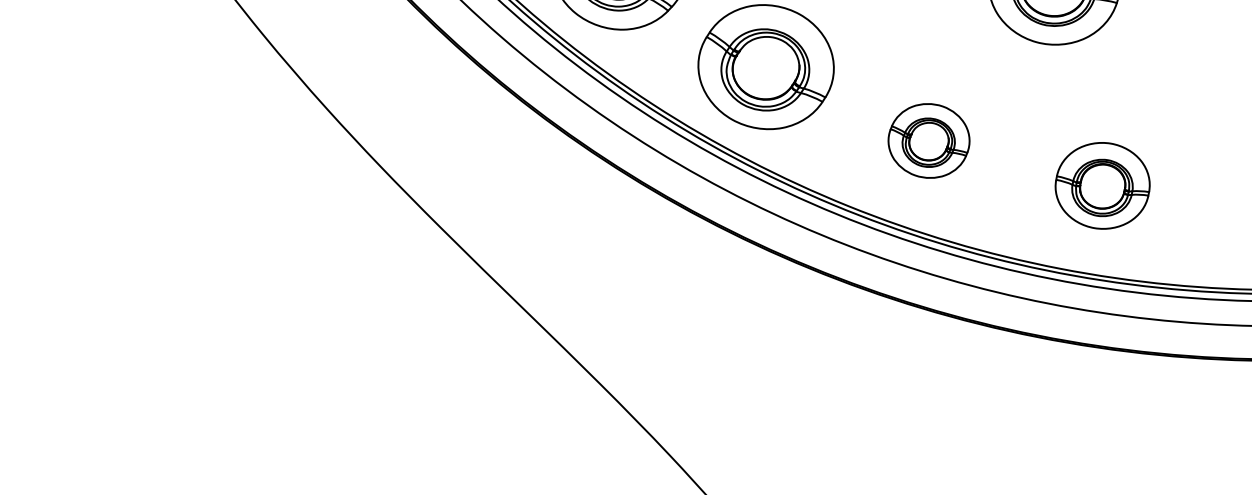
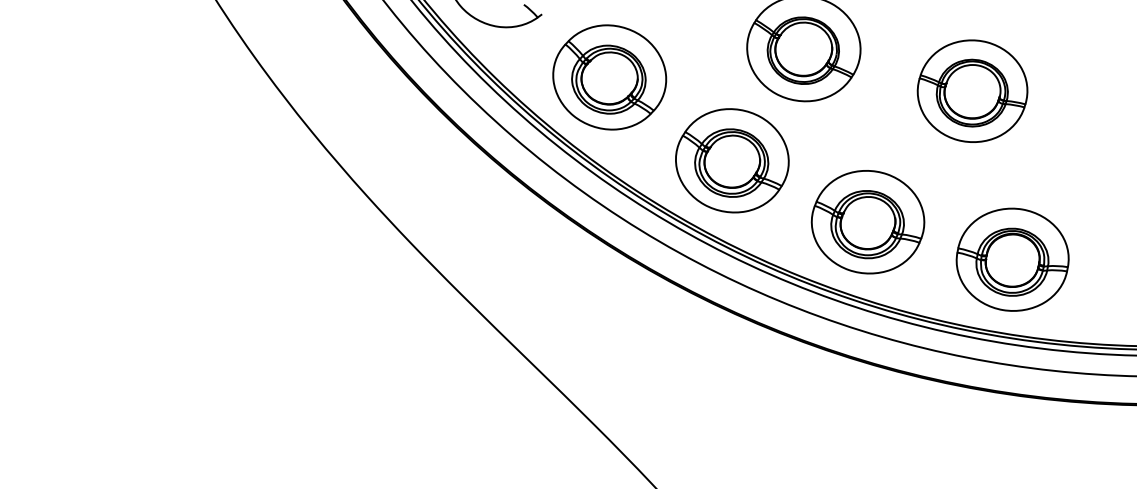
part: (928, 141) -> (867, 222), size x1.67
part: (1102, 185) -> (1012, 259), size x1.43

